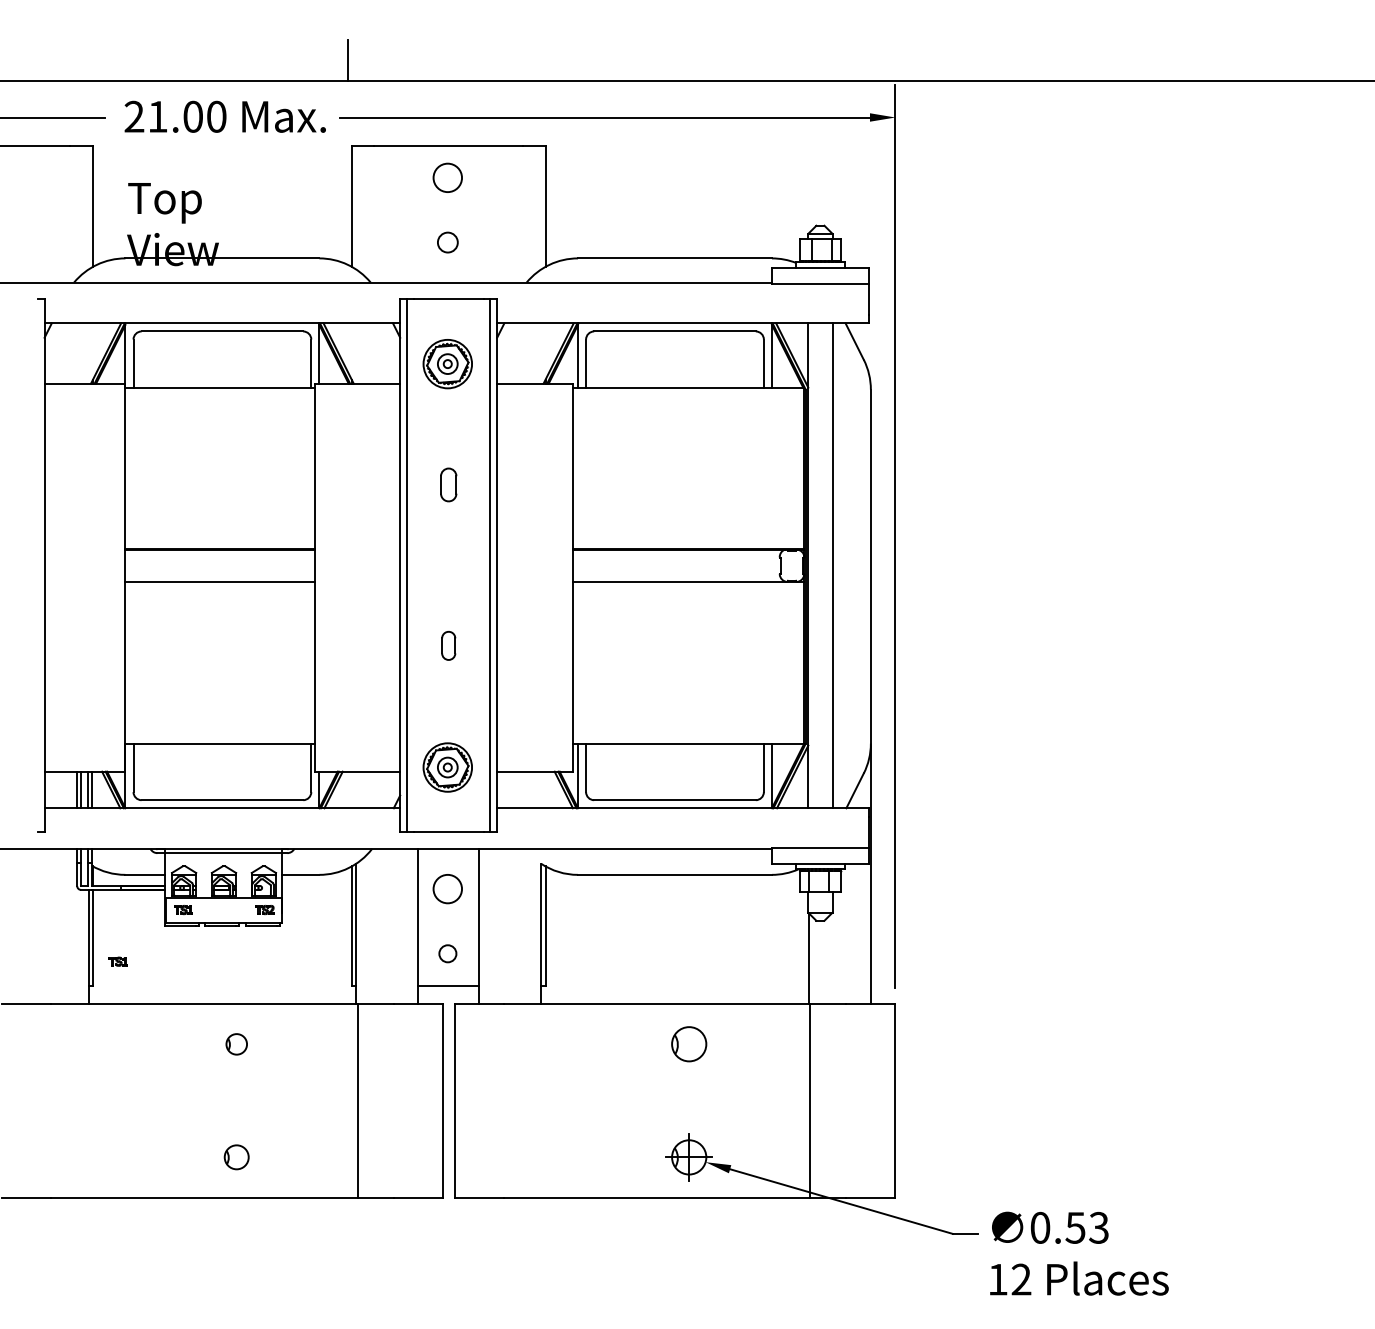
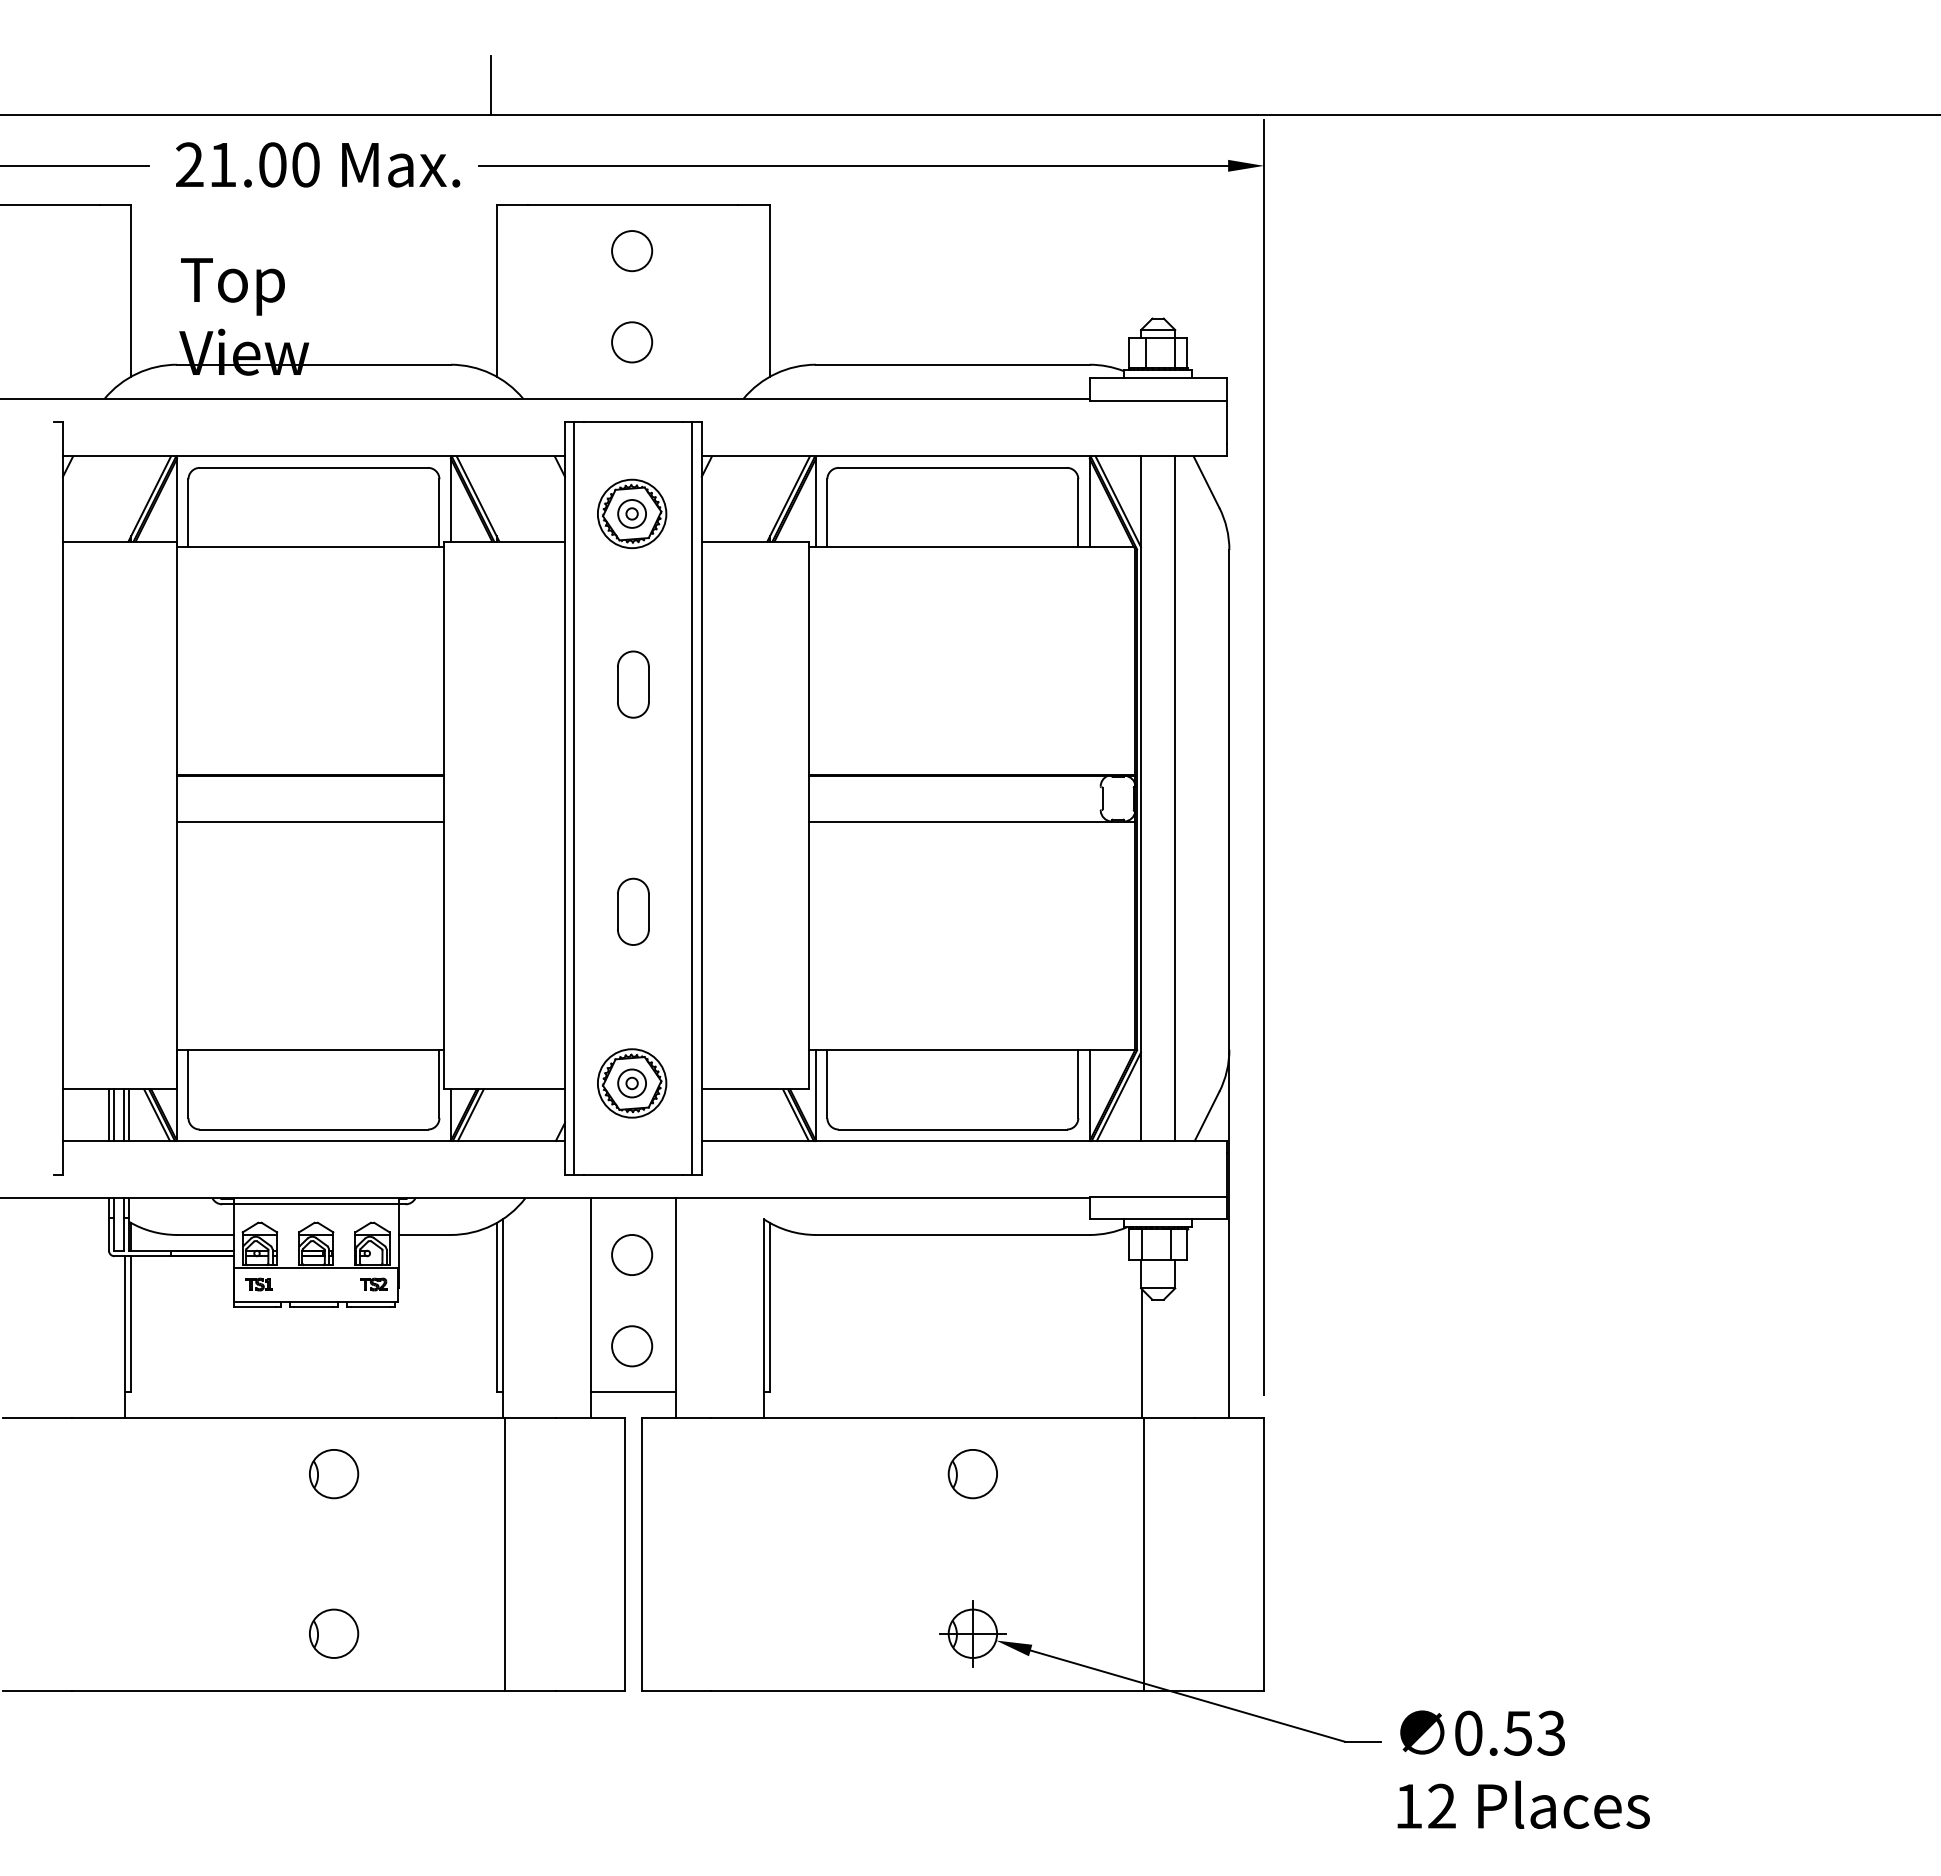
circle: (448, 242) -> (632, 342), size x1.43
part: (448, 484) -> (633, 684), size x1.43
part: (448, 645) -> (633, 911), size x1.67
circle: (448, 953) -> (632, 1346), size x1.67
part: (117, 961) -> (166, 1357), removed
part: (236, 1044) -> (334, 1474), size x1.67
part: (236, 1157) -> (334, 1633), size x1.43

